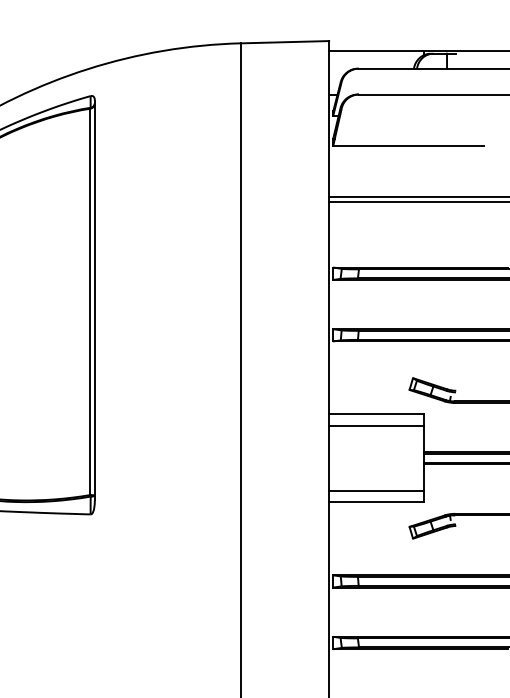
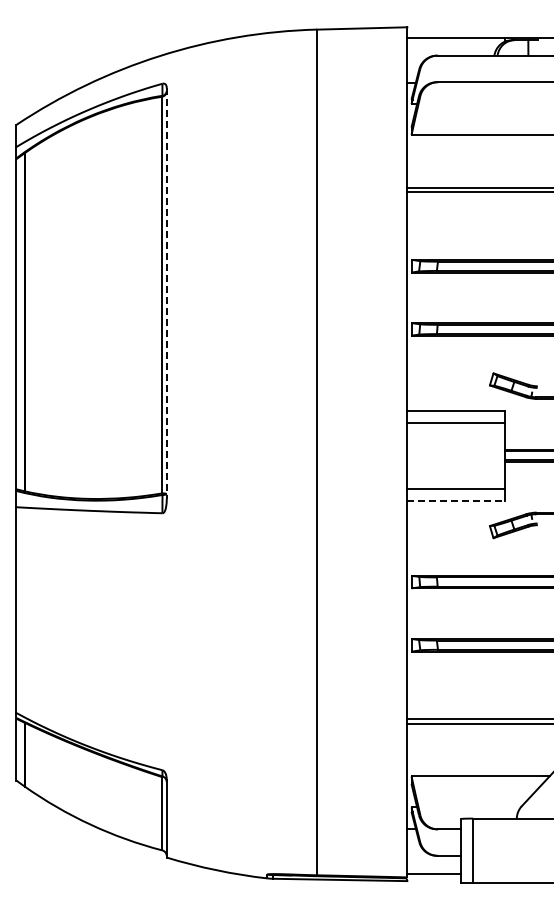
line: (94, 300) -> (166, 293), solid -> dashed
line: (377, 501) -> (456, 500), solid -> dashed

